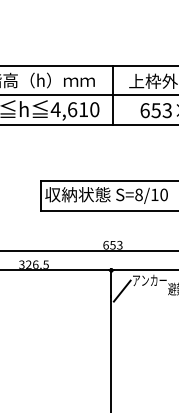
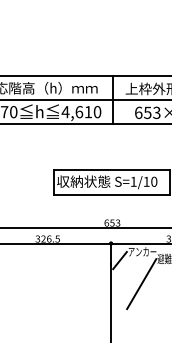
text: (138, 194) -> (133, 181), S=8/10 -> S=1/10
line: (148, 320) -> (141, 284), added

